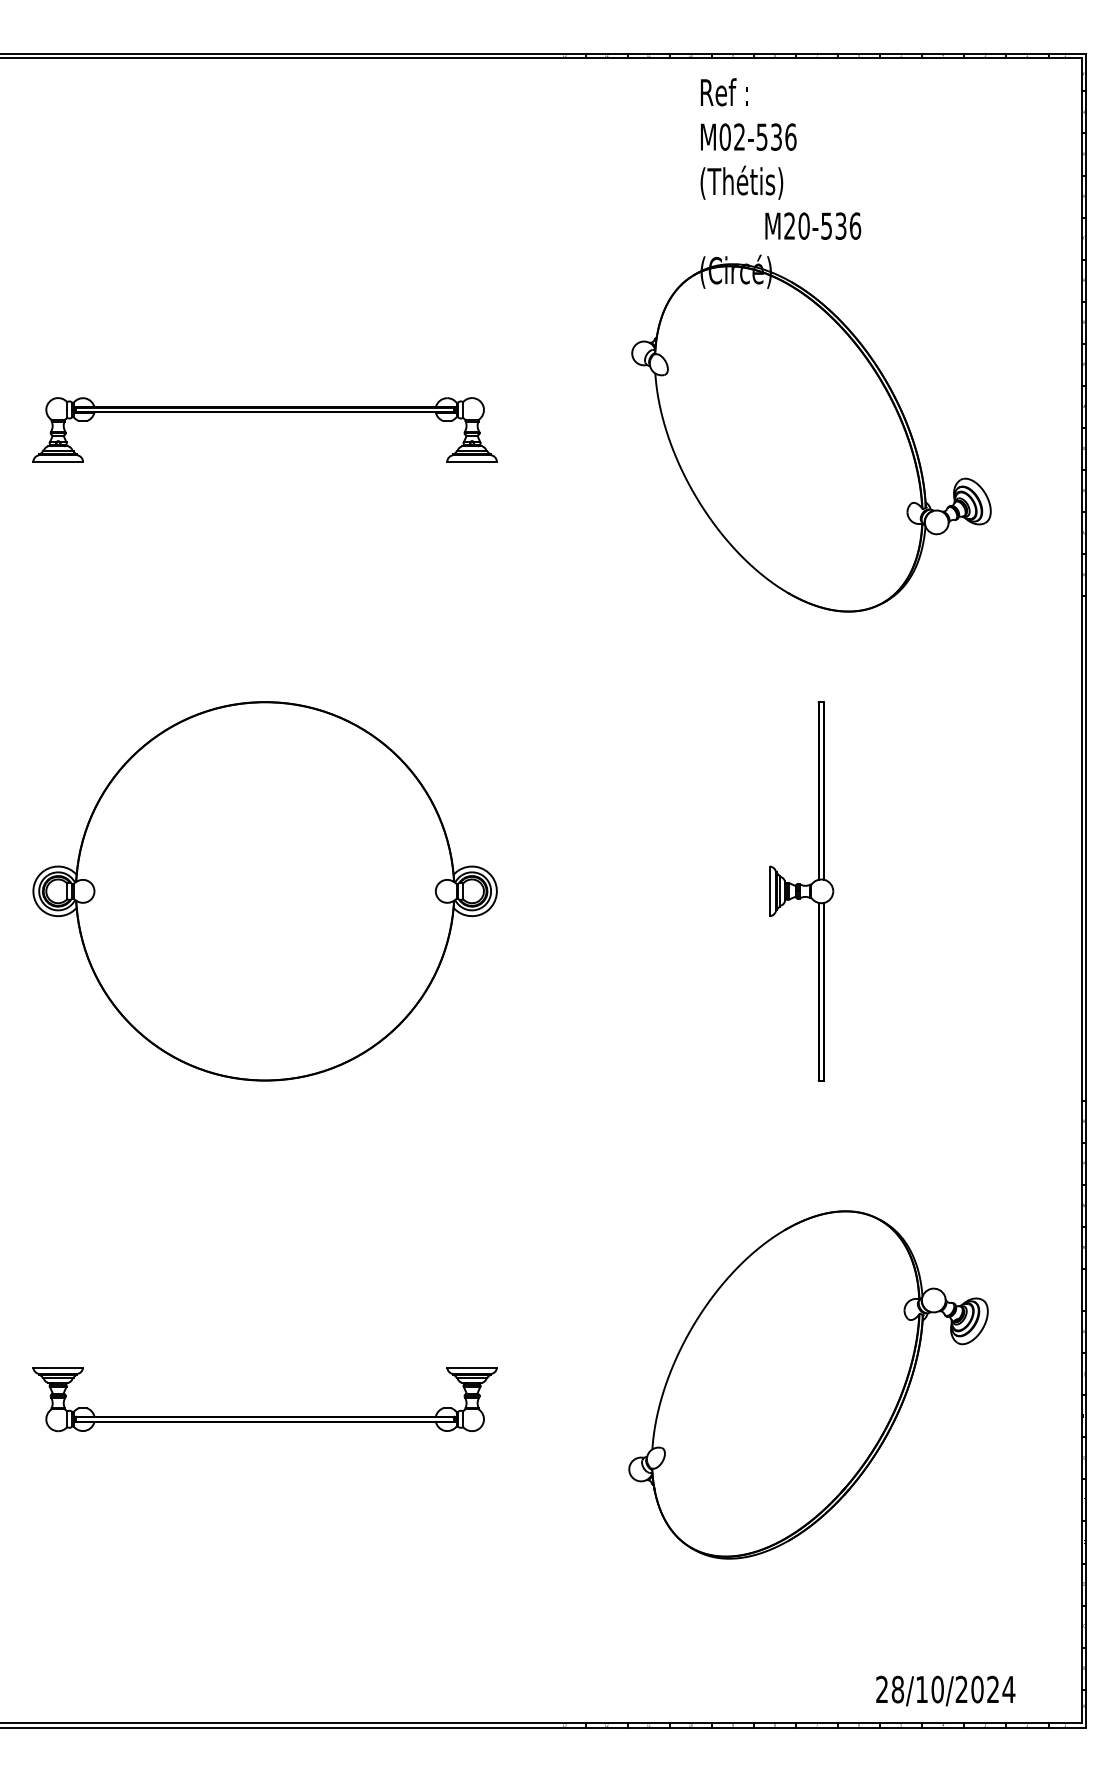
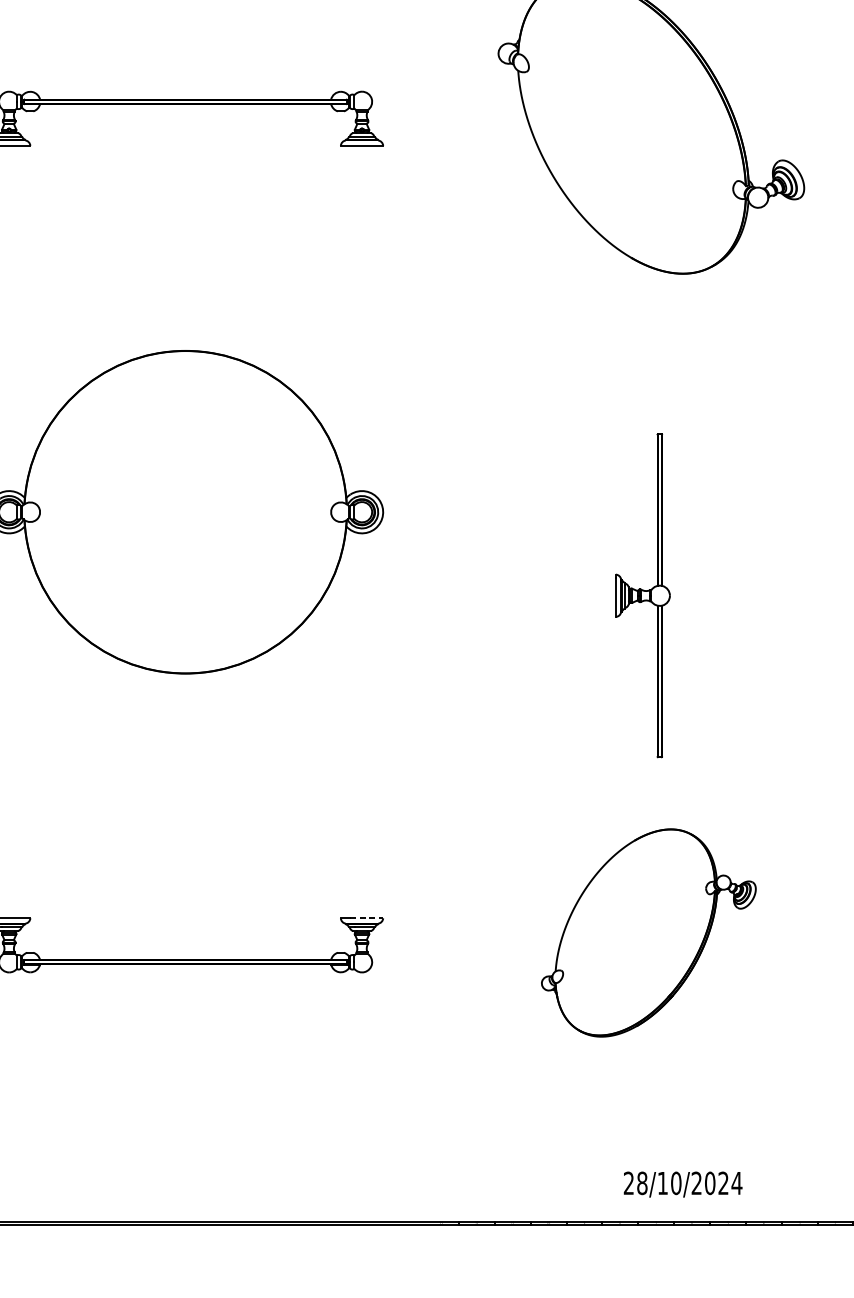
part: (801, 891) -> (642, 595), moved
line: (478, 1367) -> (367, 918), solid -> dashed
part: (808, 1384) -> (648, 932), size x0.7
text: (945, 1690) -> (682, 1184), moved

